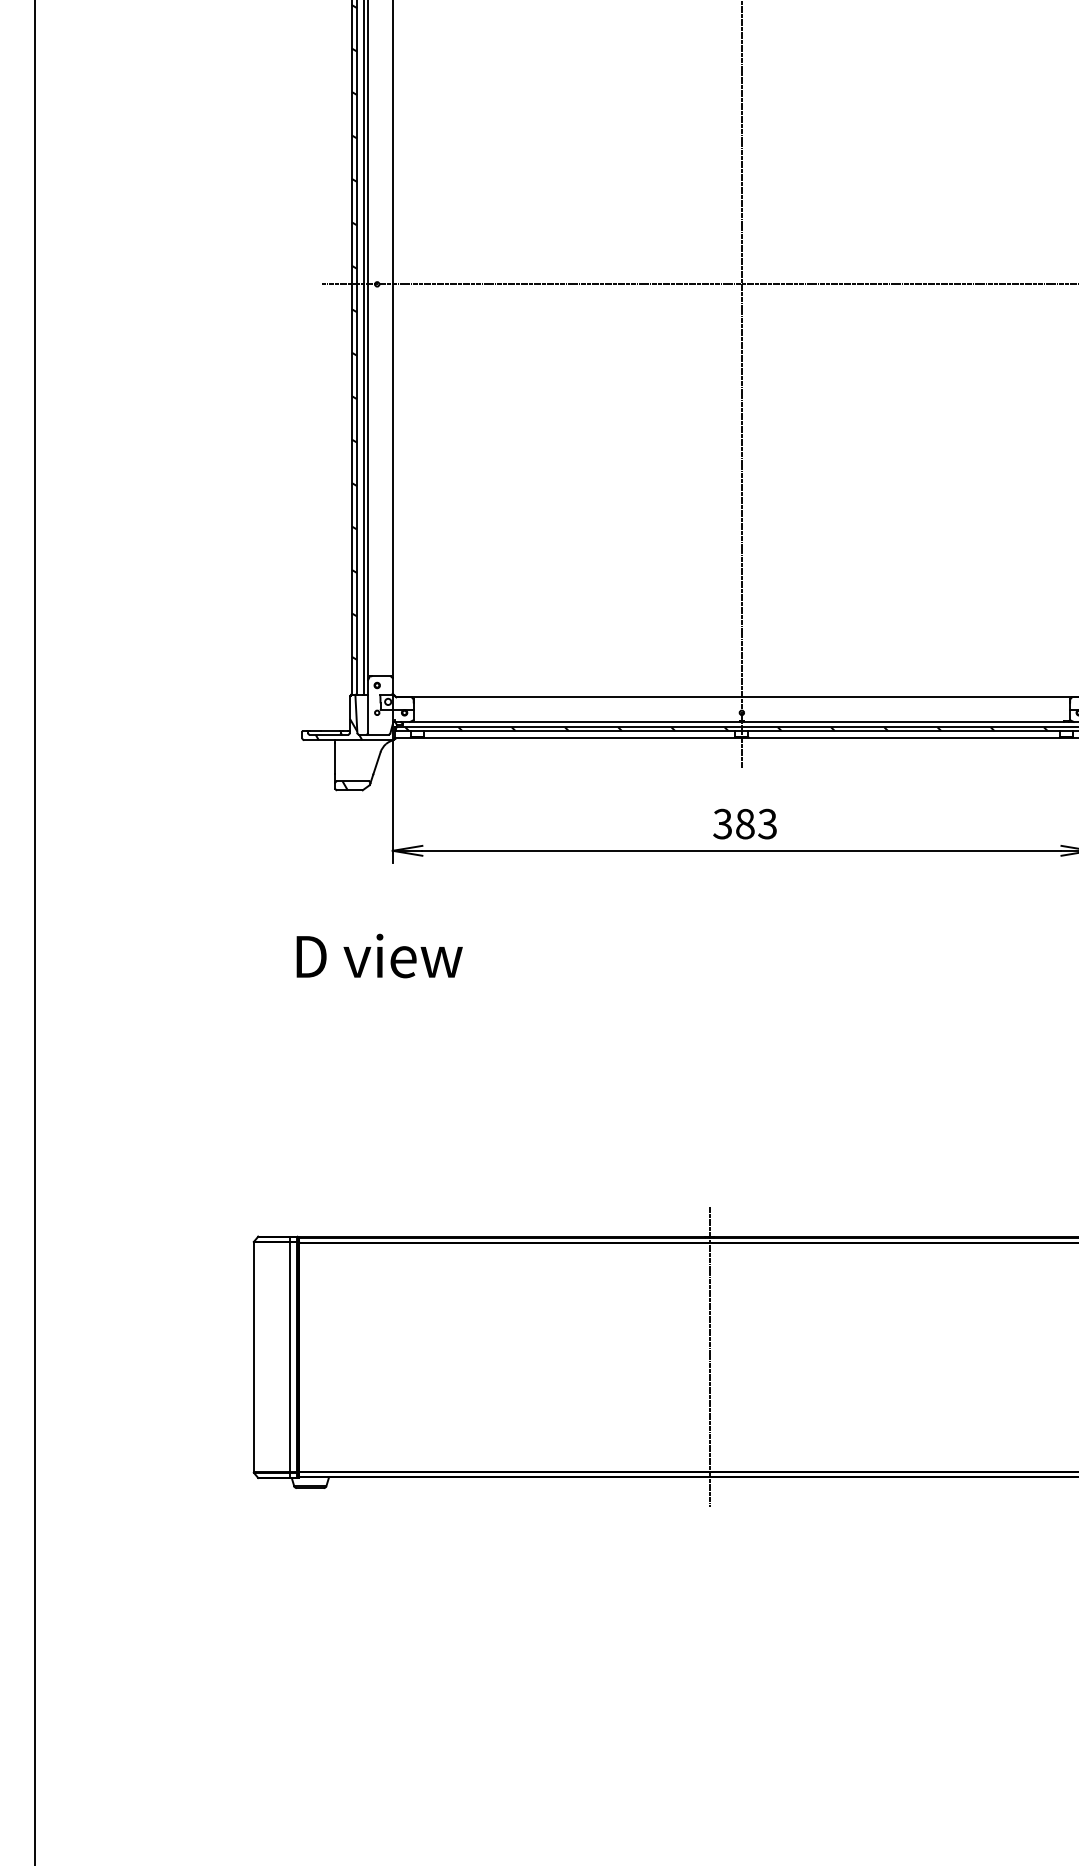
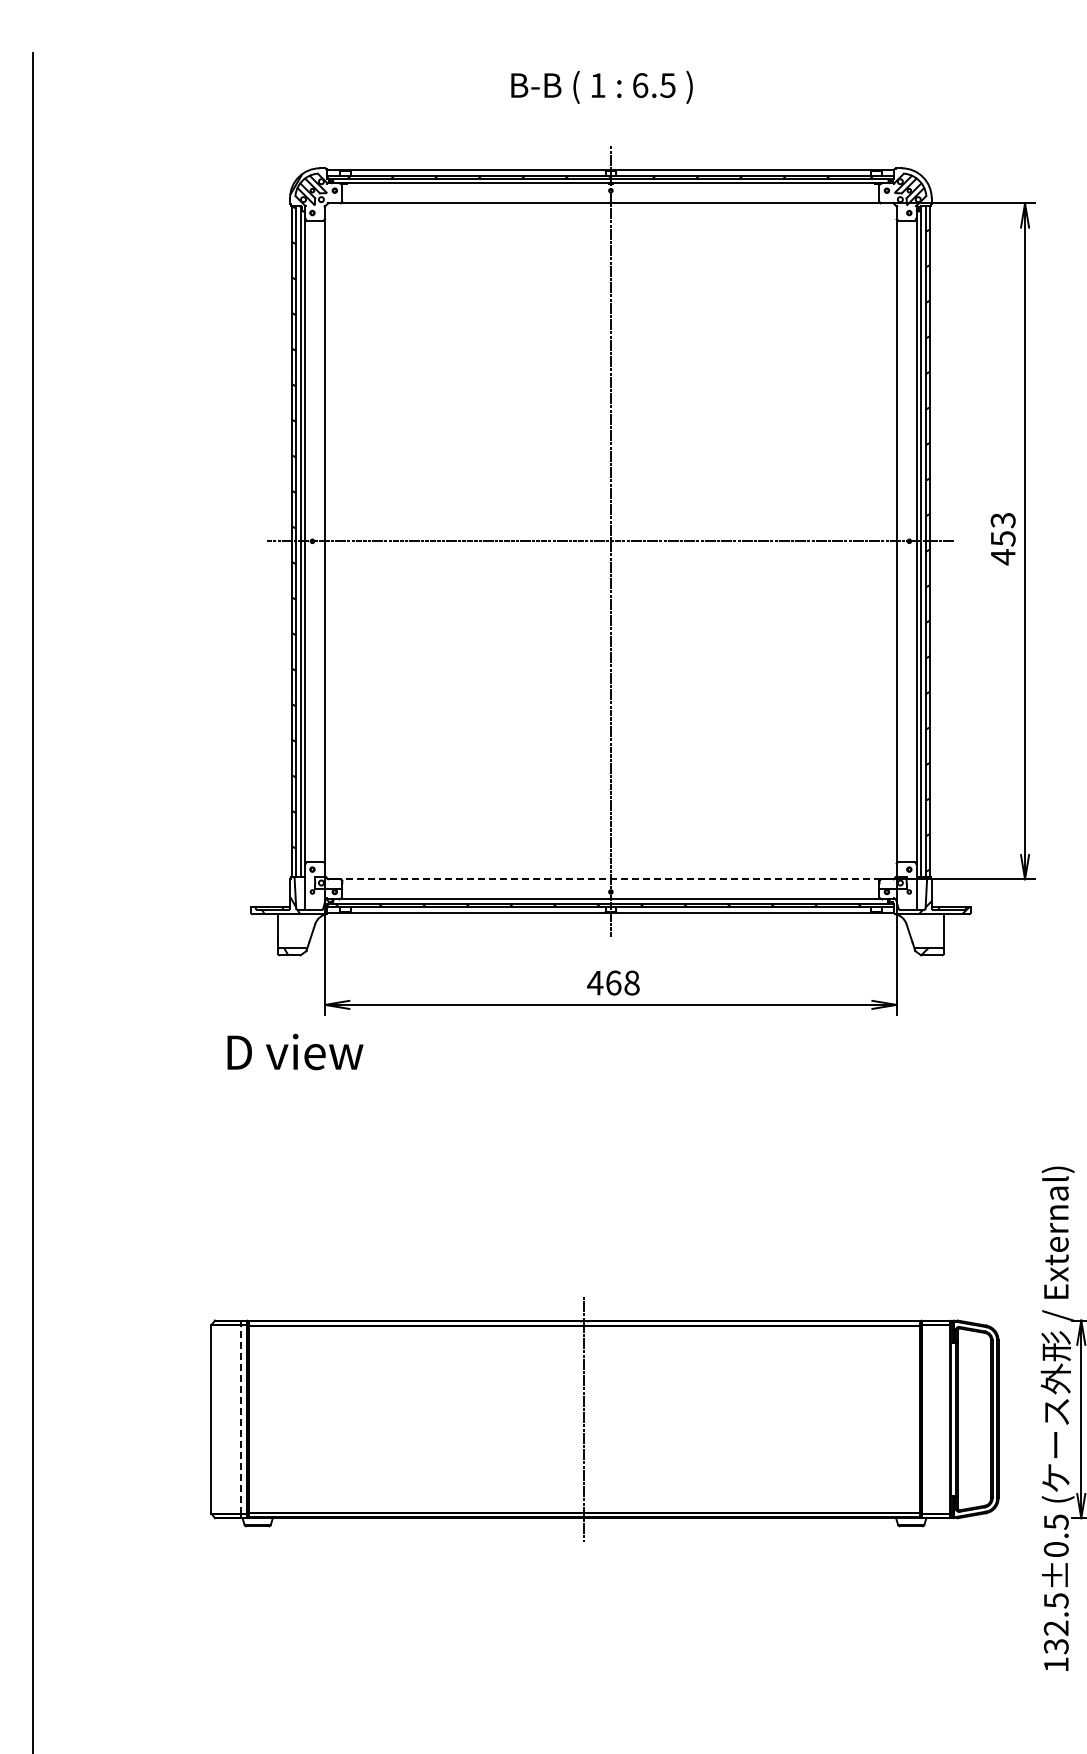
line: (741, 697) -> (610, 879), solid -> dashed
text: (743, 823) -> (612, 982), 383 -> 468
text: (379, 955) -> (295, 1051), moved
line: (290, 1356) -> (241, 1418), solid -> dashed

